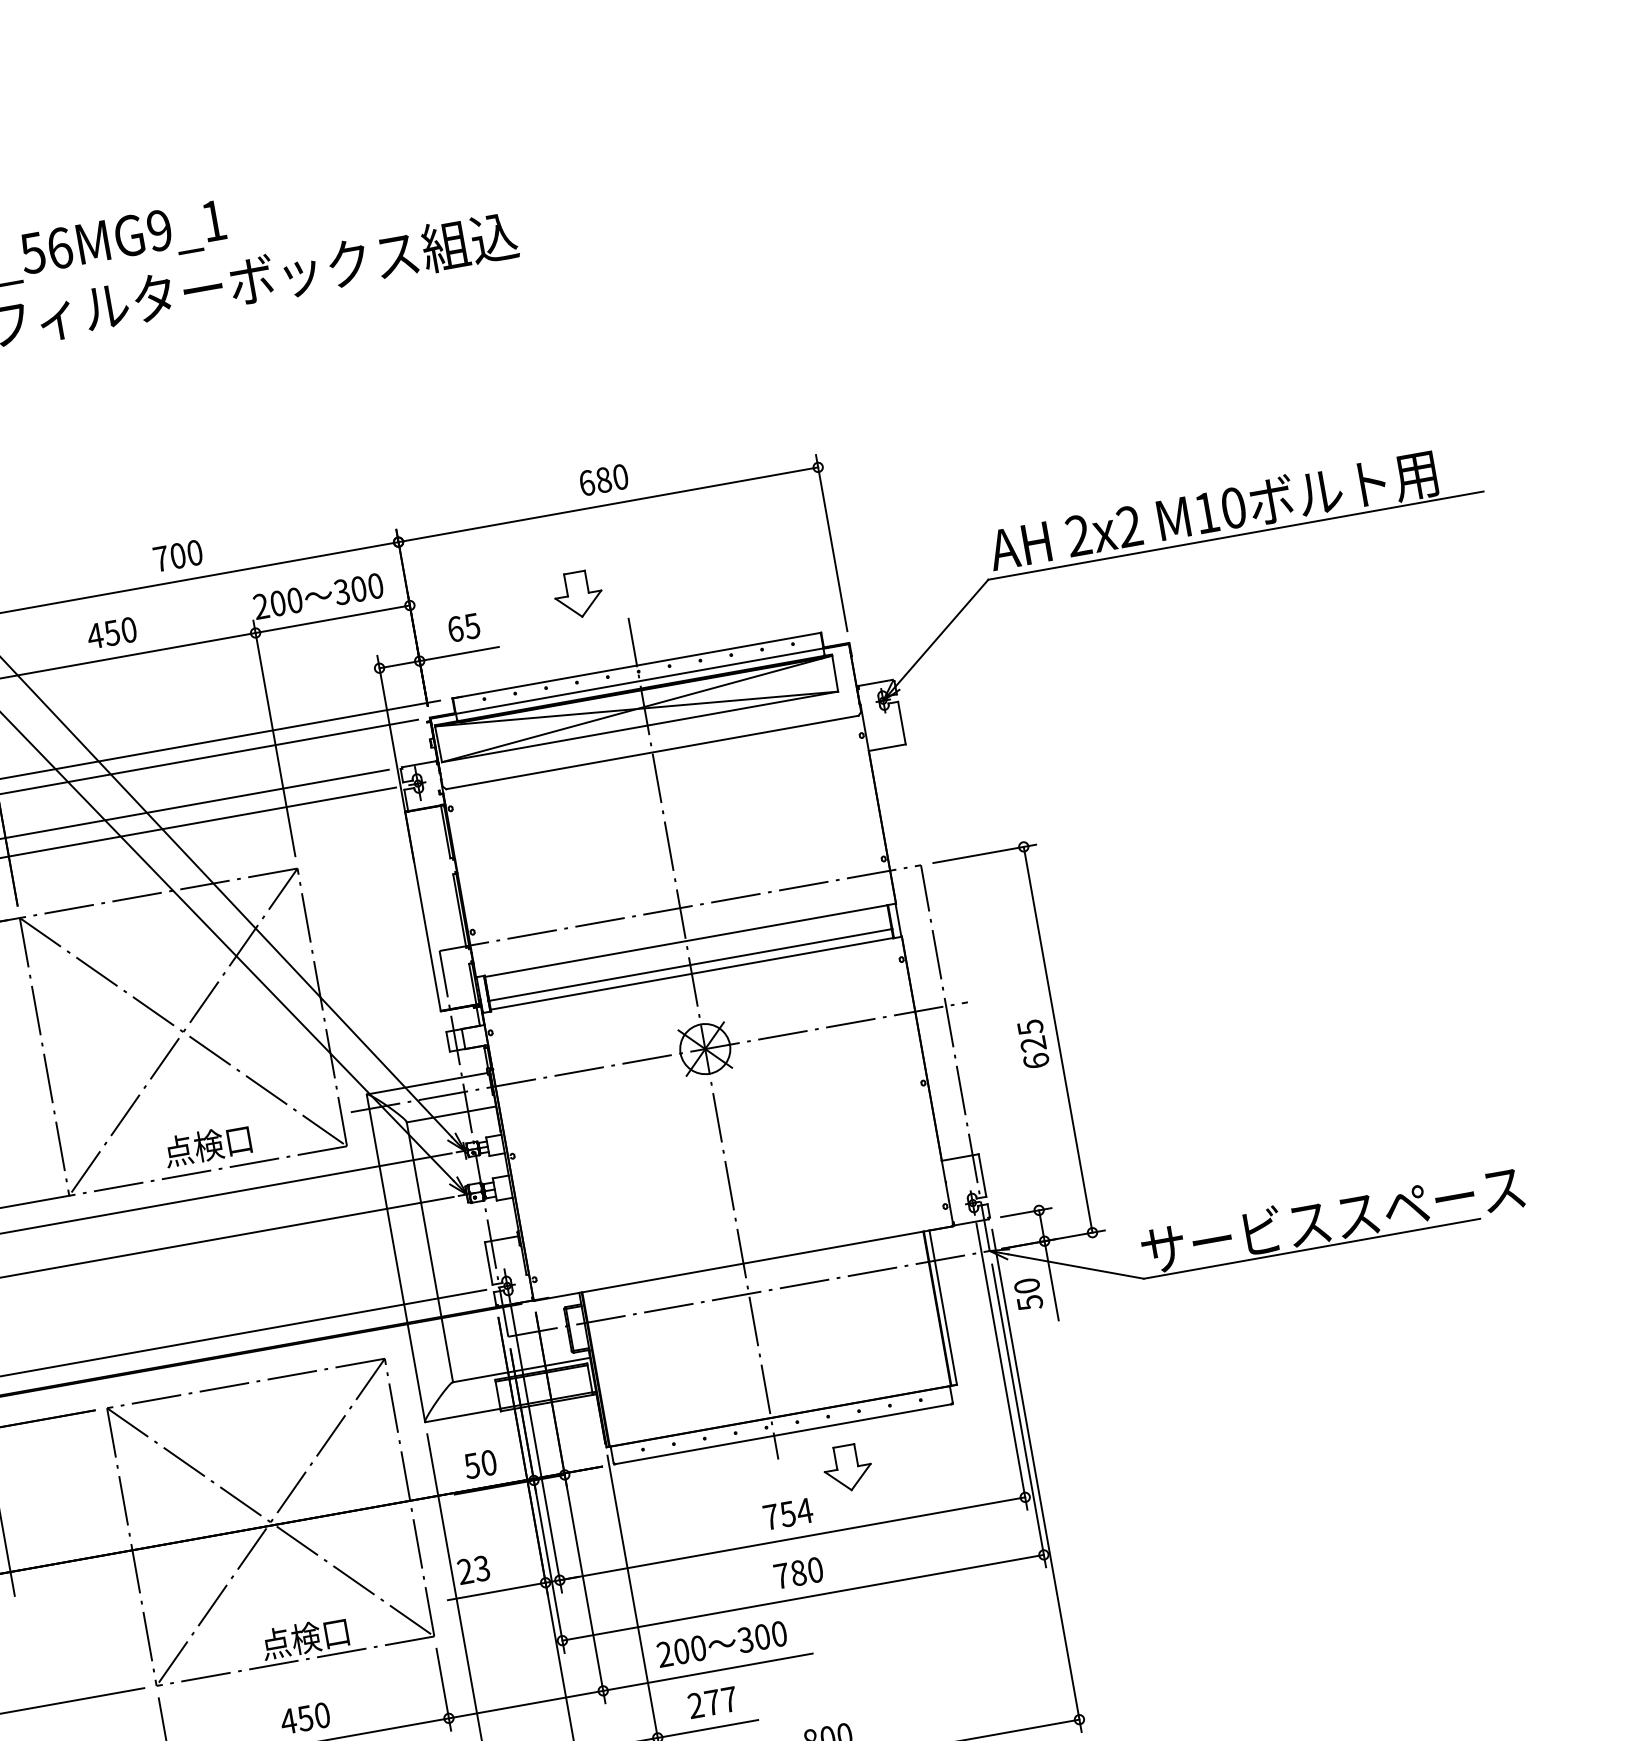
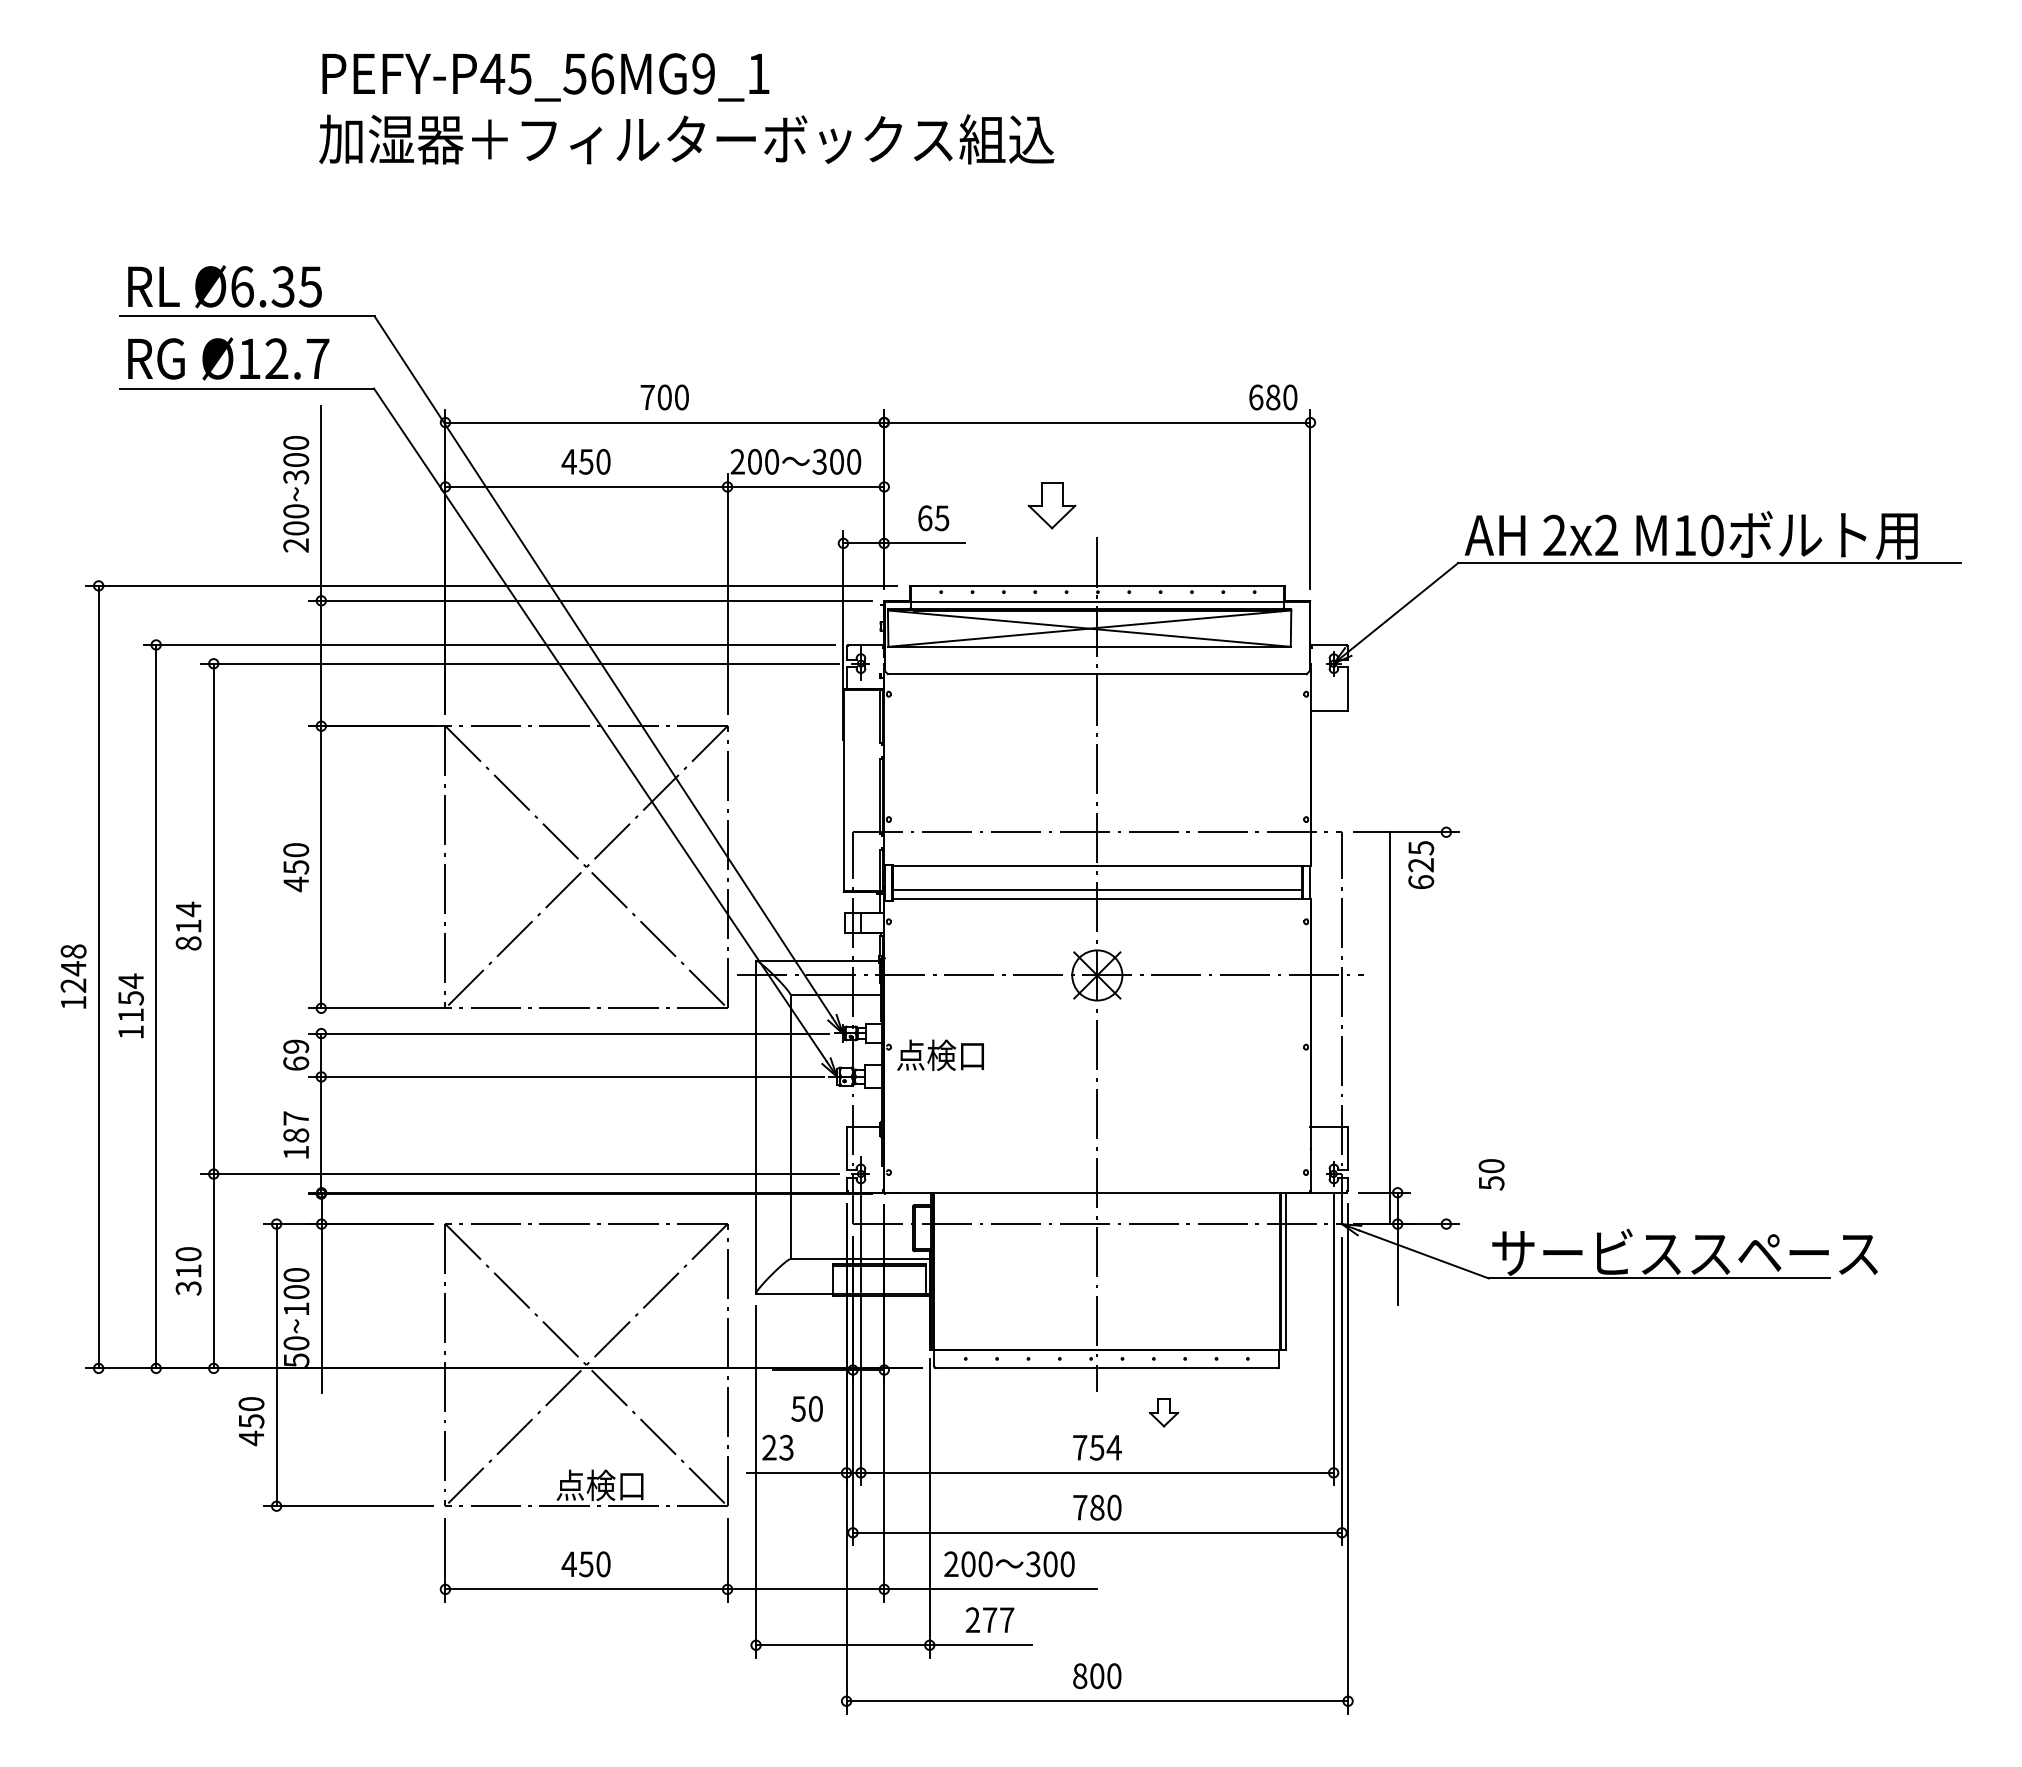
text: (604, 480) -> (1273, 397), moved
line: (1058, 1040) -> (1390, 1028), moved
text: (1033, 1043) -> (1421, 864), moved
text: (207, 1144) -> (940, 1054), moved
text: (1028, 1294) -> (1491, 1174), moved
text: (479, 1464) -> (806, 1408), moved
part: (847, 1467) -> (1163, 1412), size x0.6

